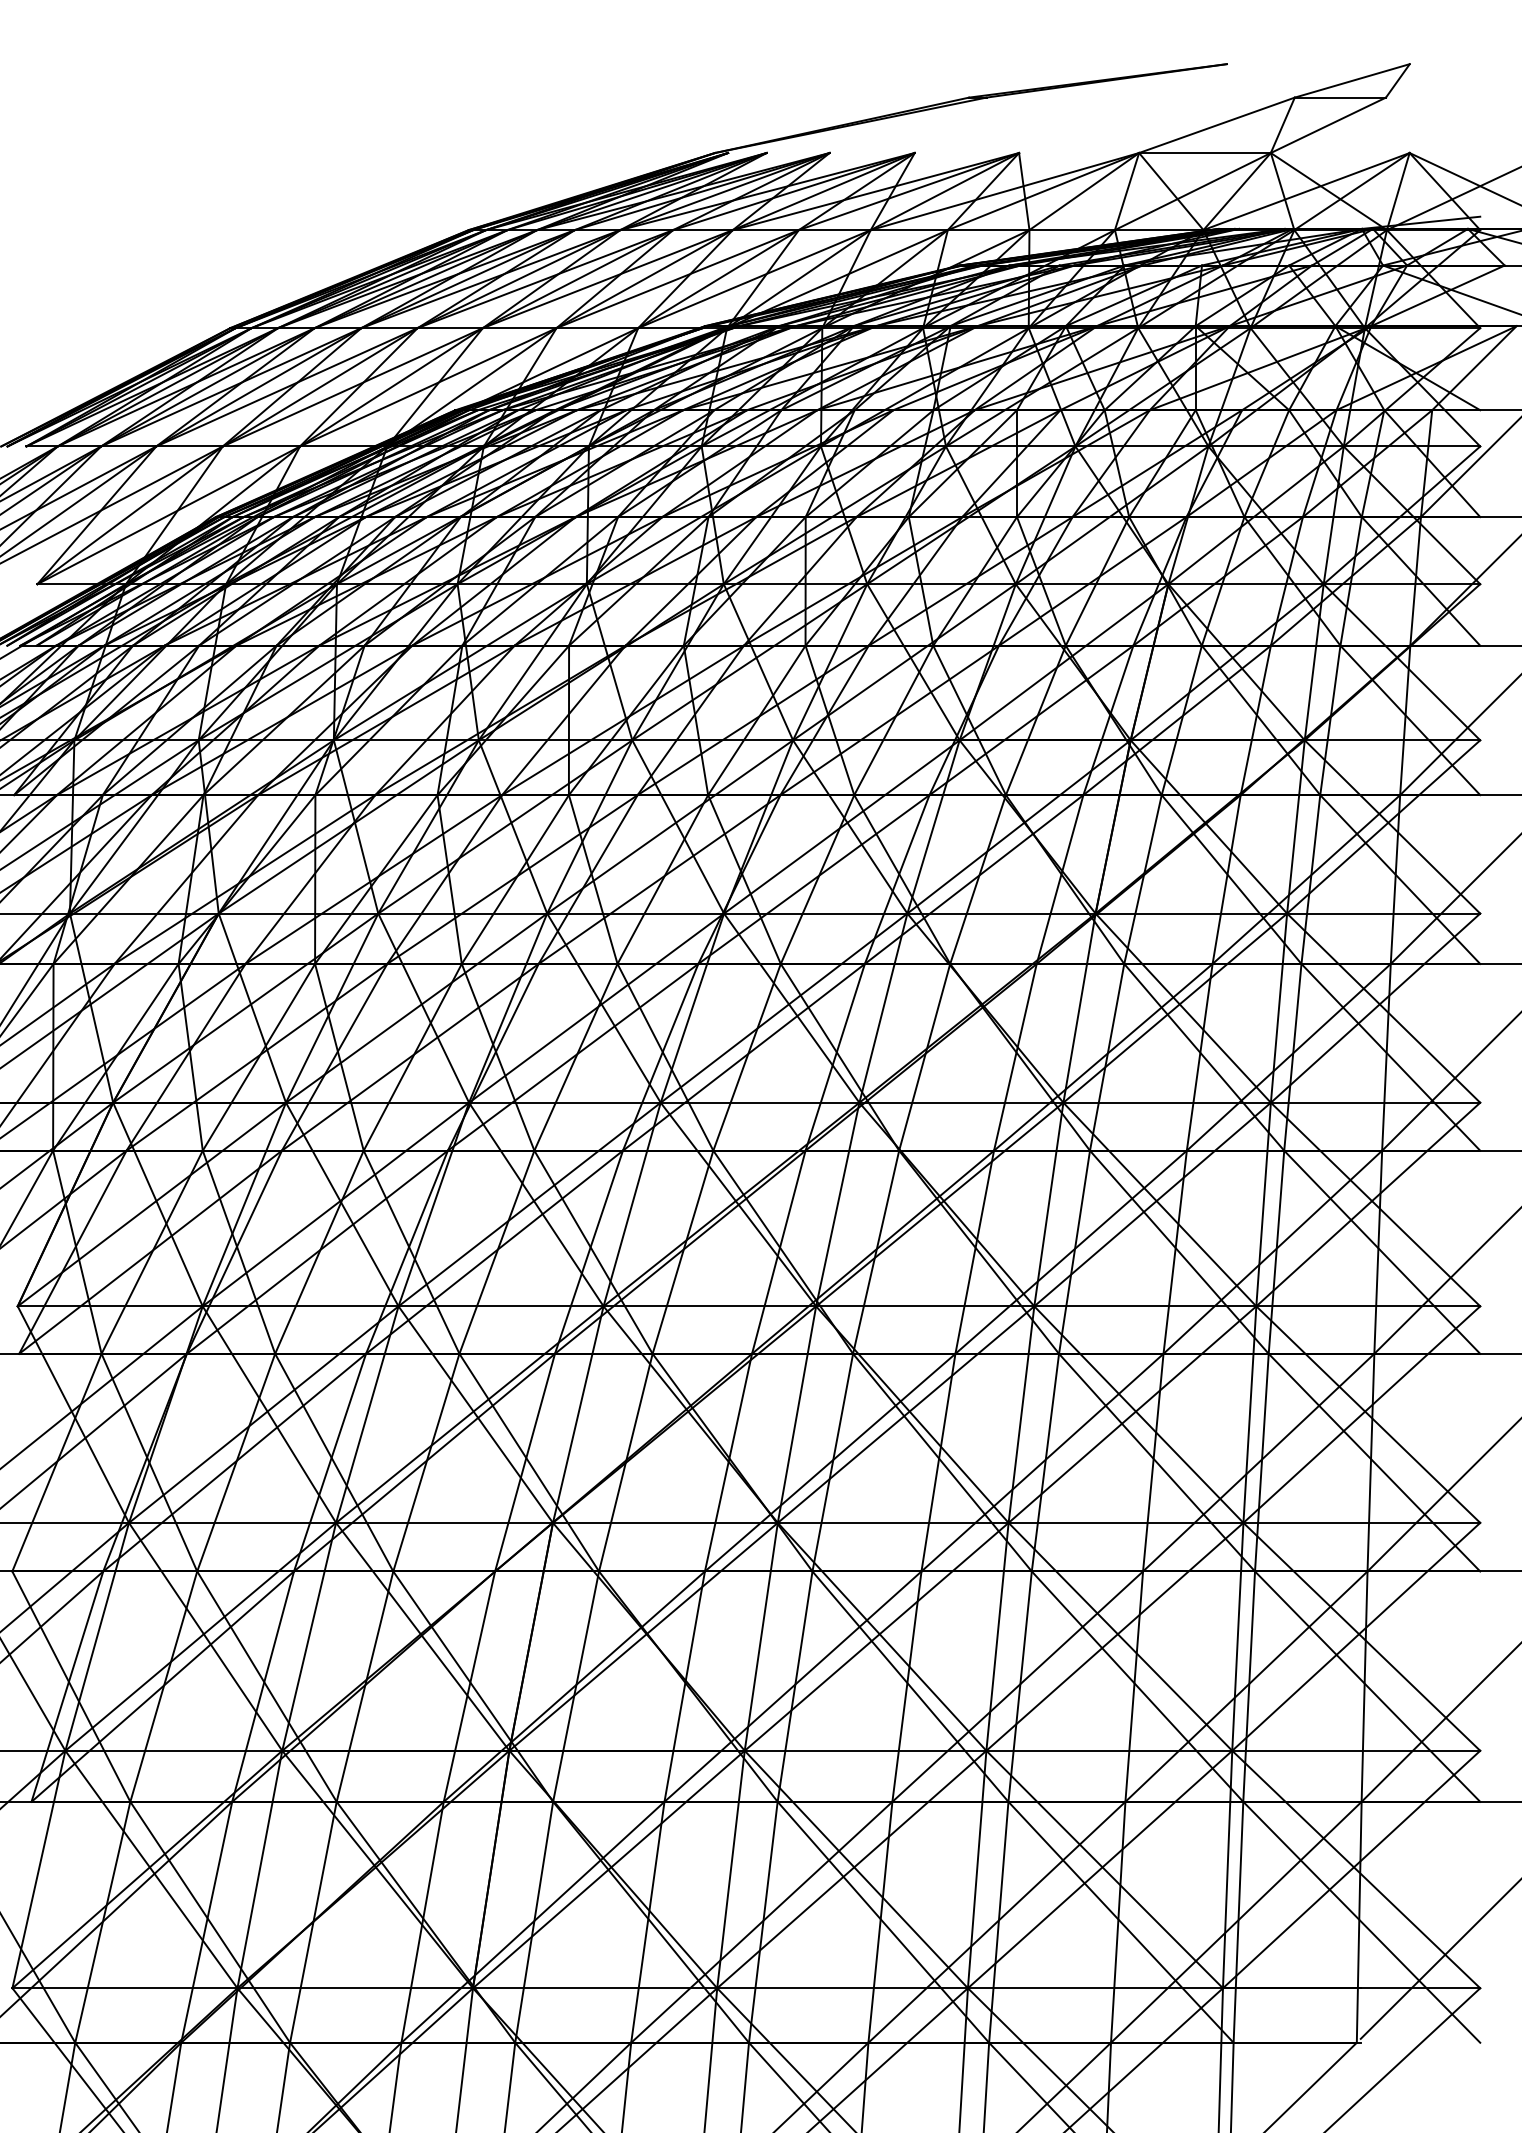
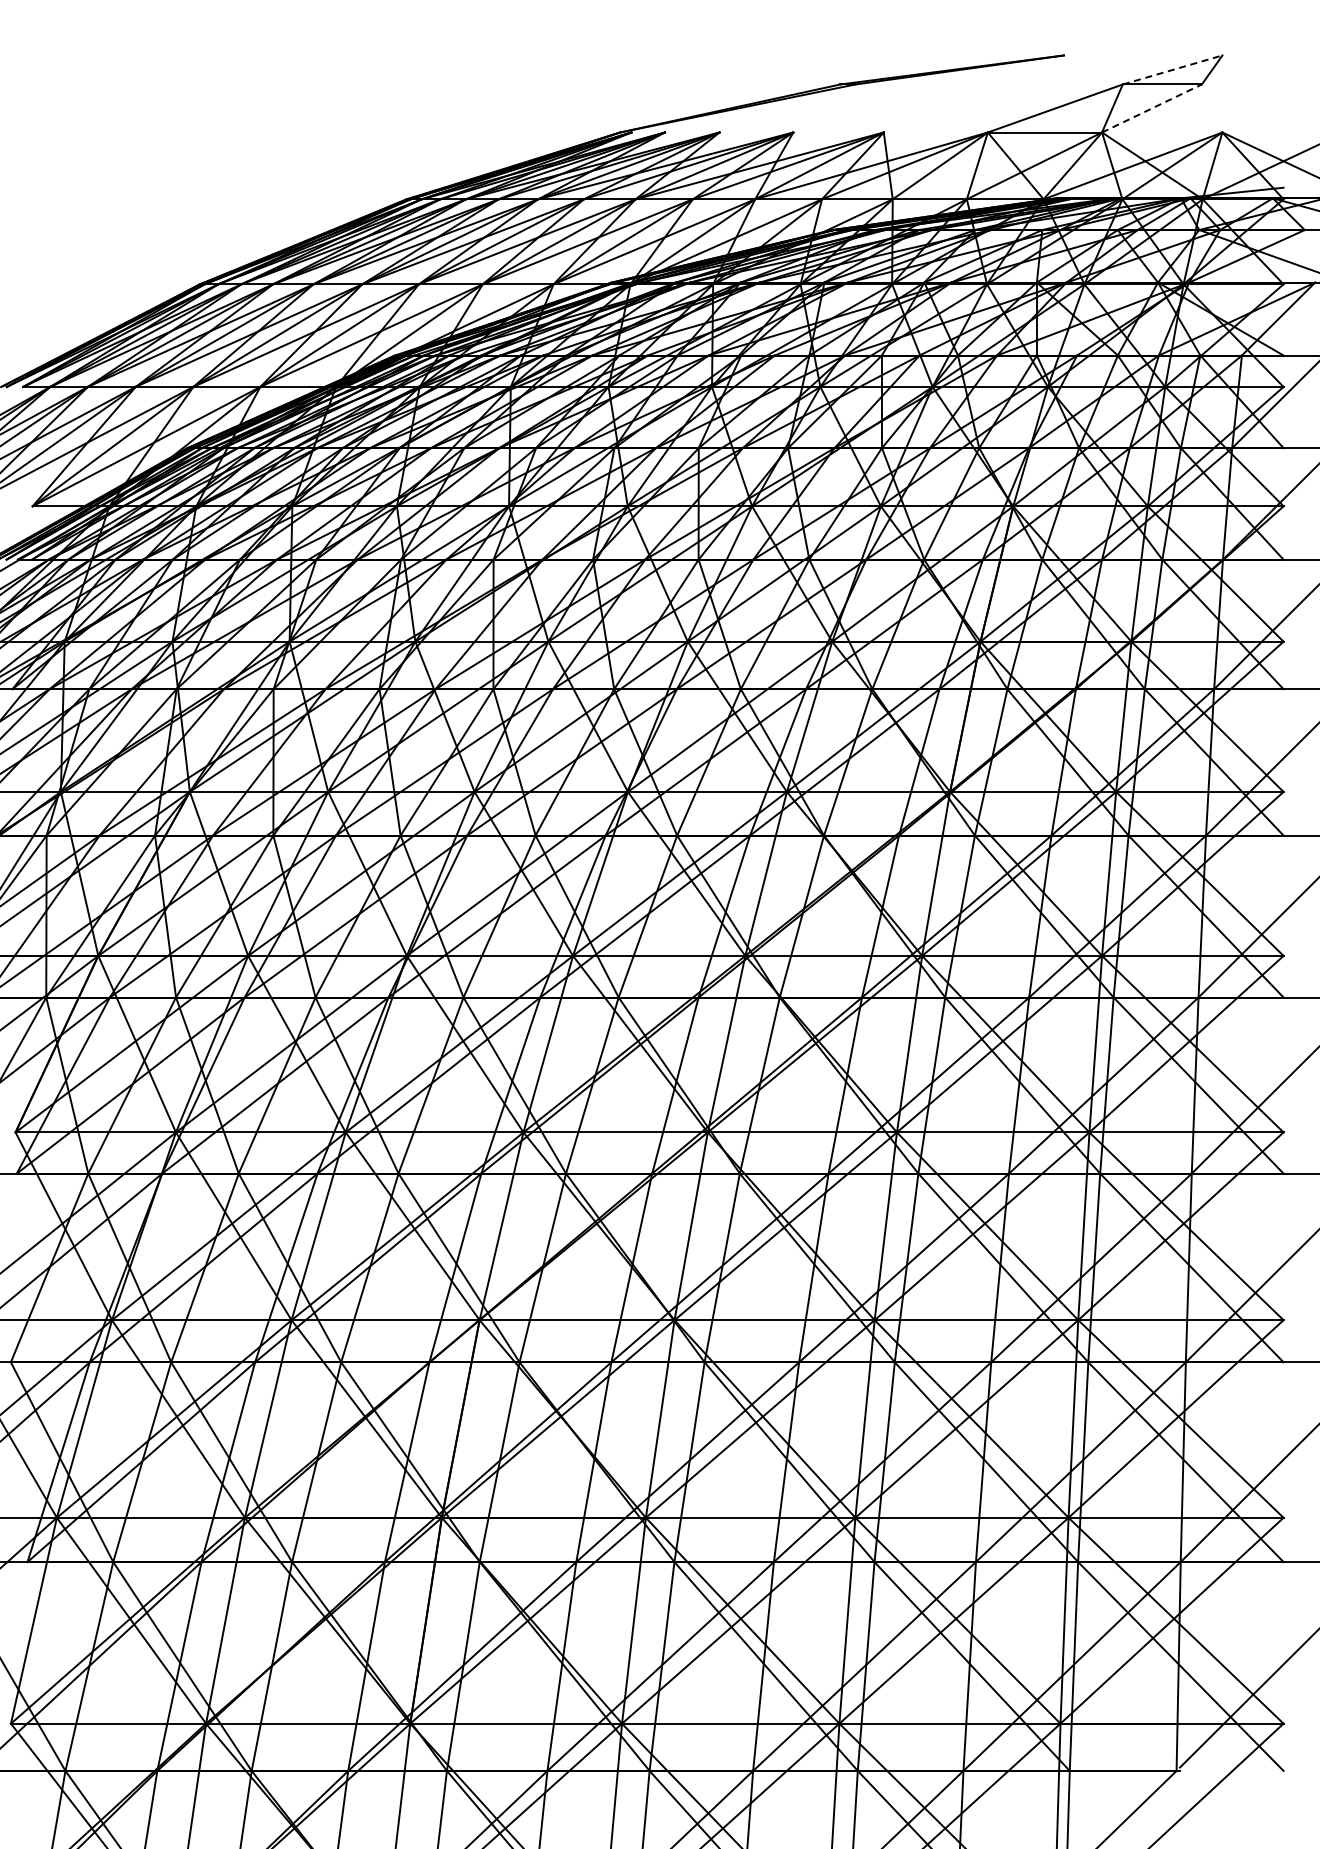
line: (1352, 80) -> (1172, 69), solid -> dashed
line: (1329, 125) -> (1152, 108), solid -> dashed

